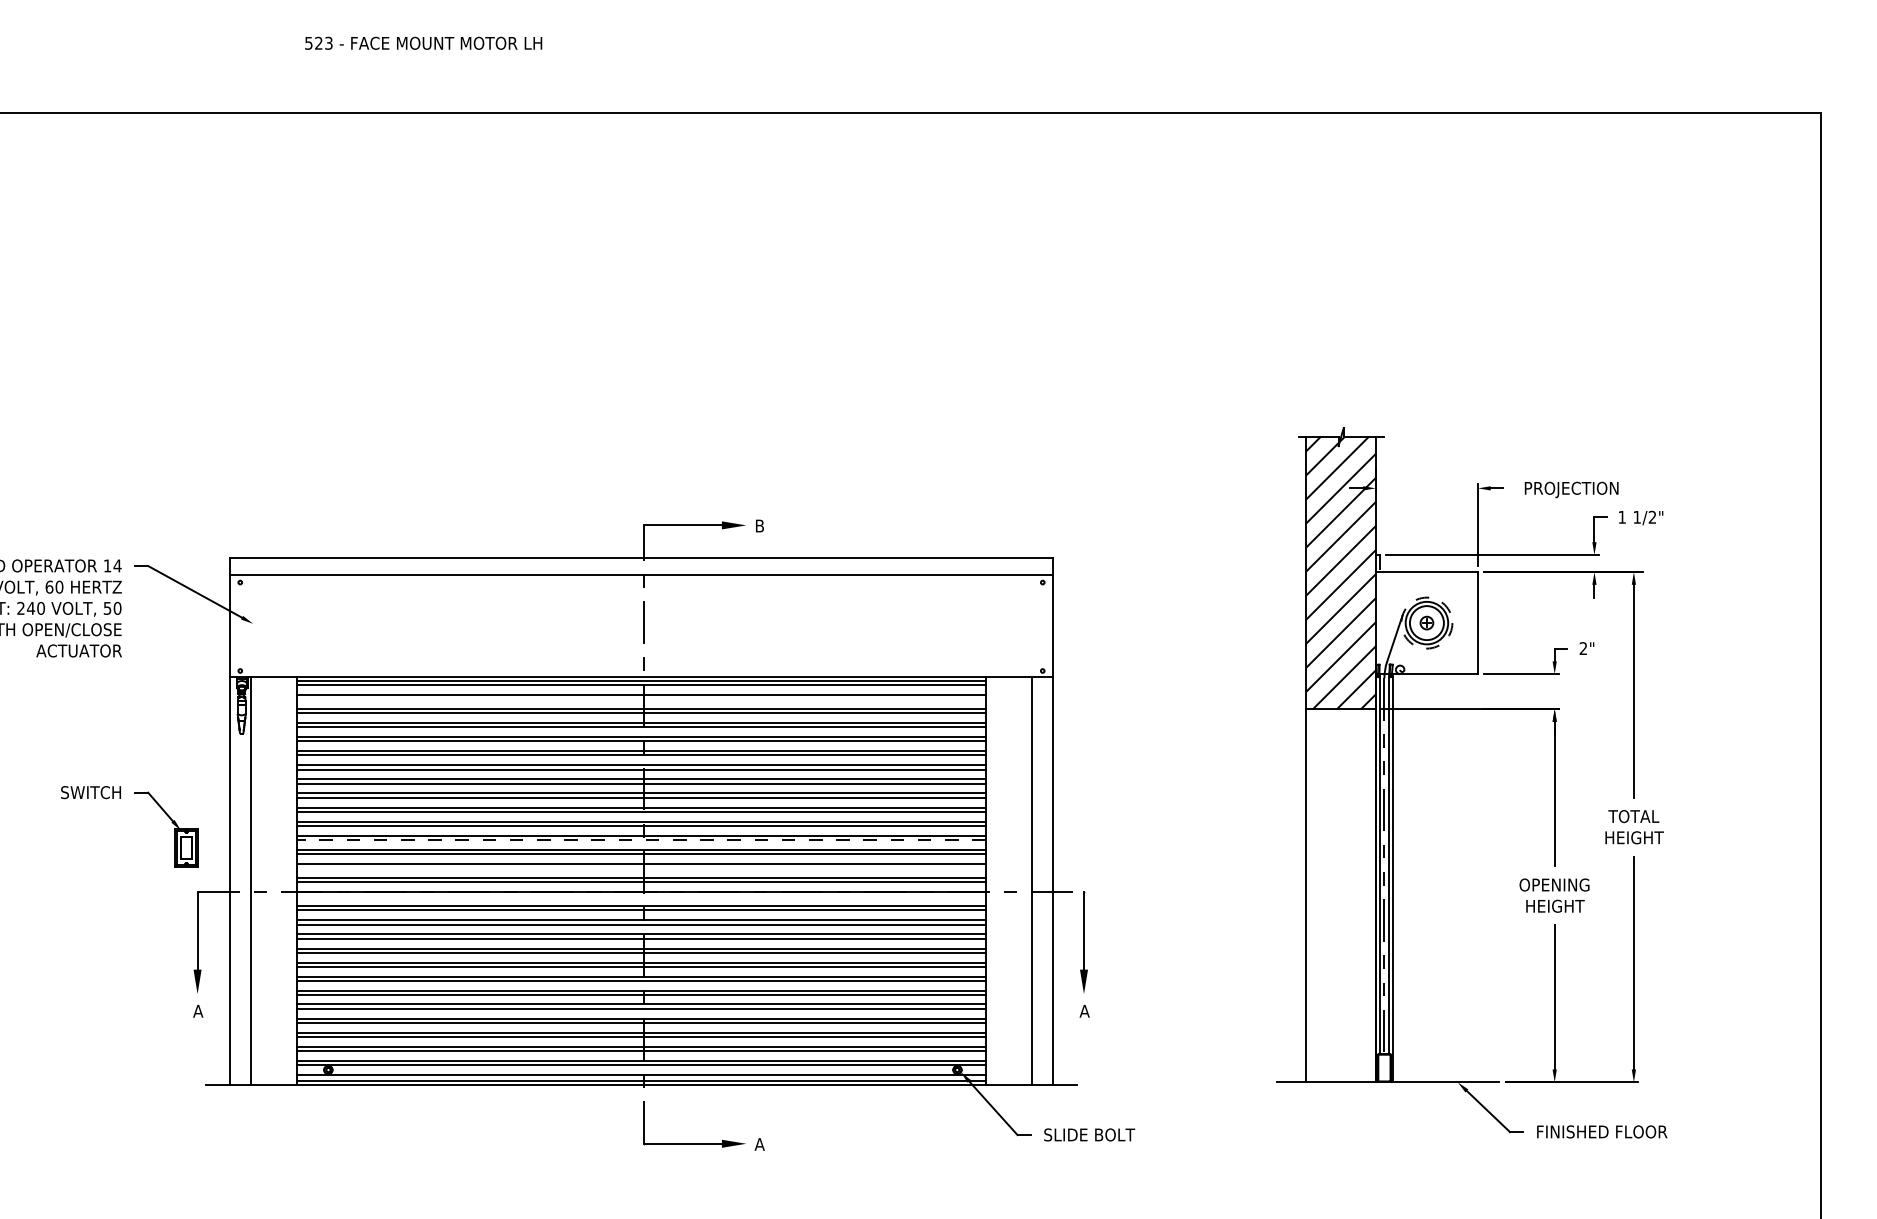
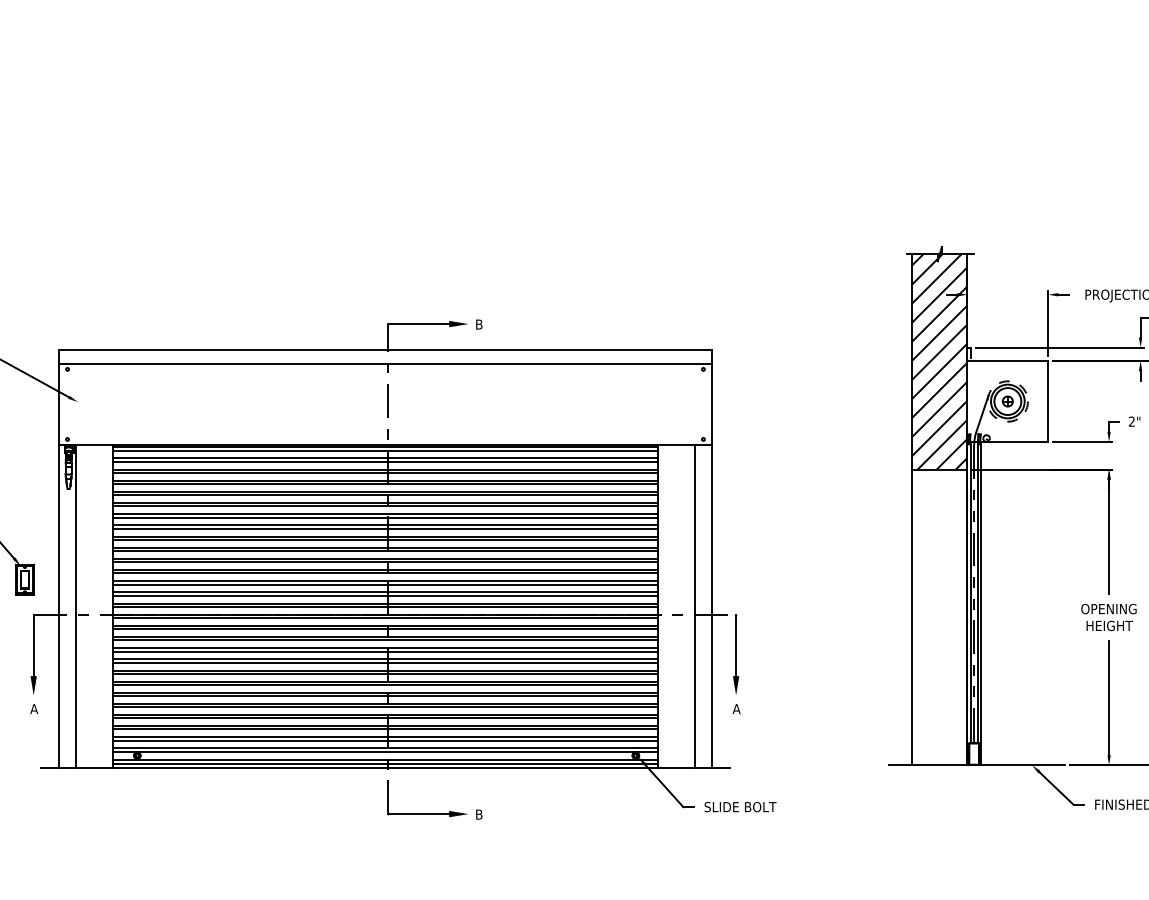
line: (641, 699) -> (385, 462), added
line: (641, 840) -> (385, 573), dashed -> solid
line: (641, 868) -> (385, 595), added
line: (641, 896) -> (385, 618), added
text: (759, 1144) -> (478, 814), A -> B

